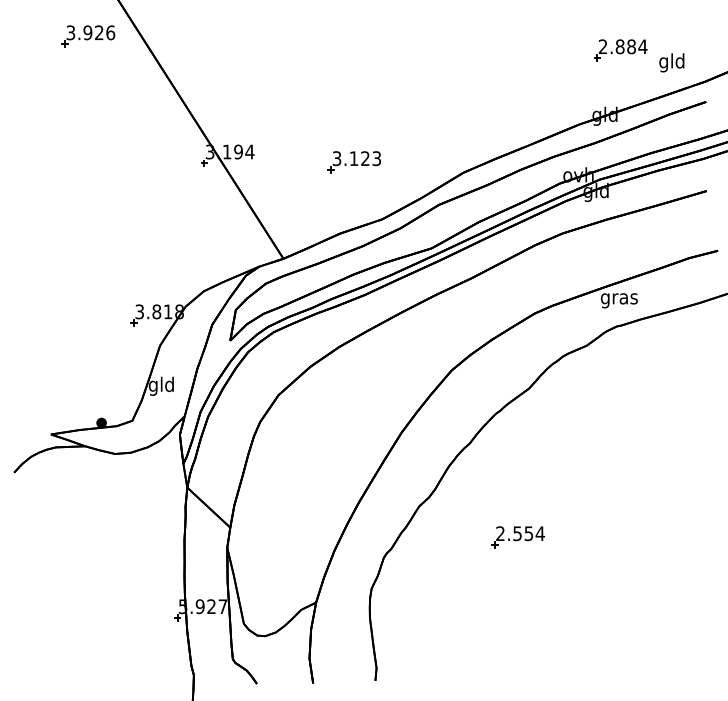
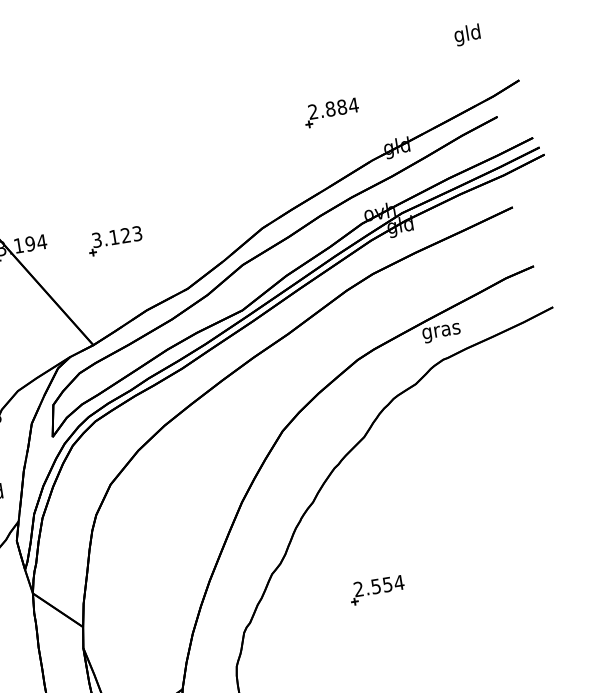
part: (620, 50) -> (331, 112), moved
text: (671, 62) -> (467, 34), moved
part: (353, 162) -> (114, 241), moved

